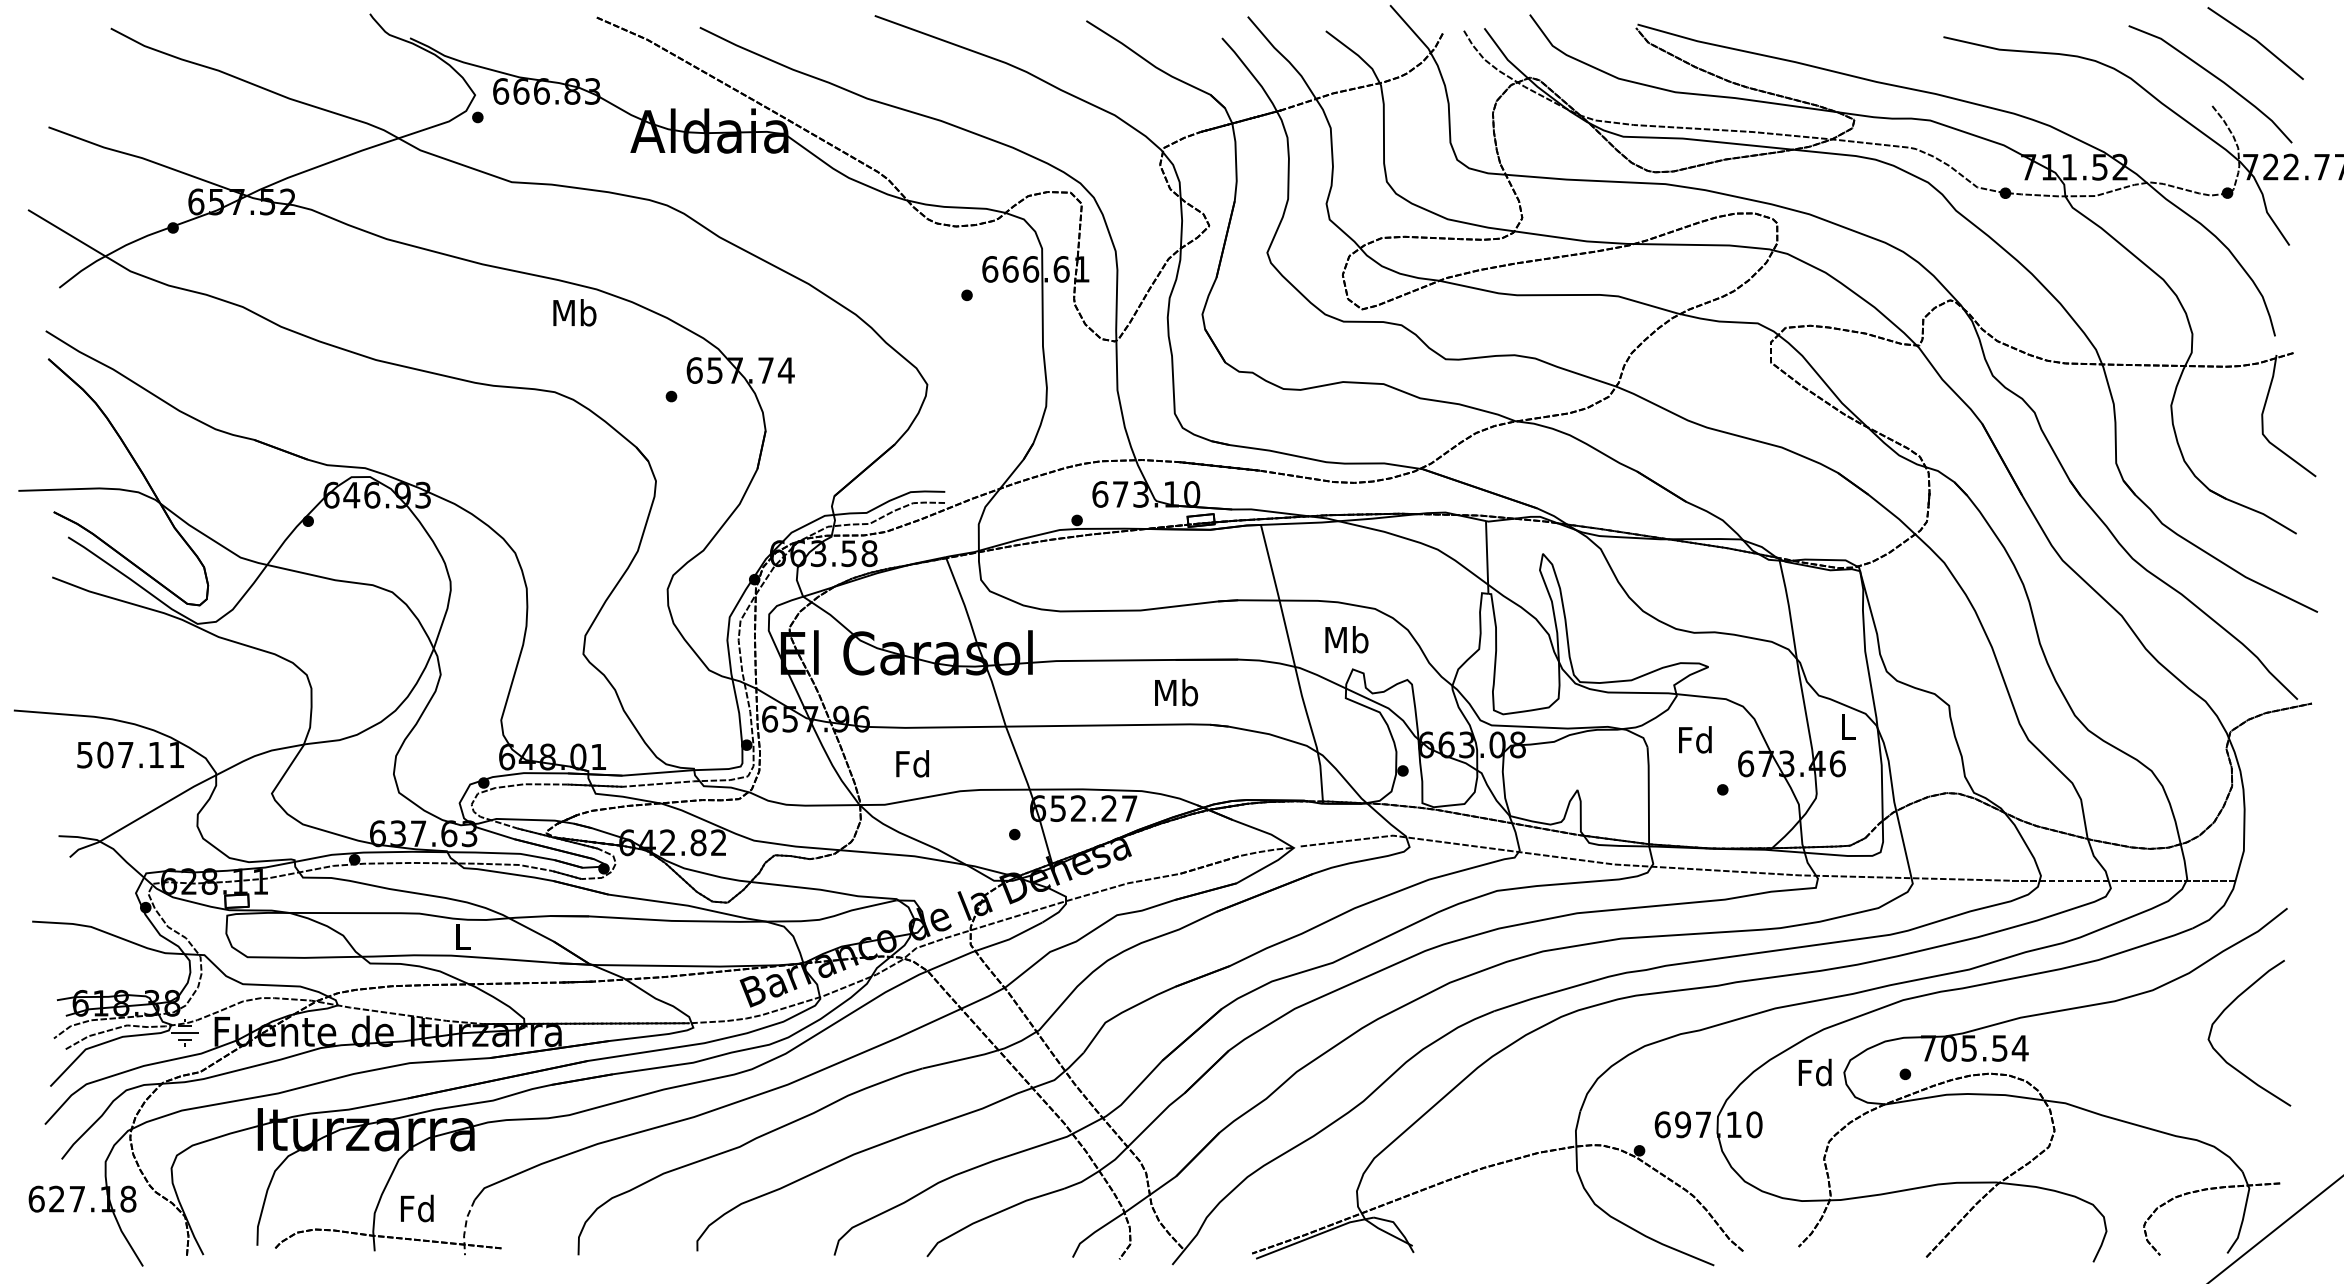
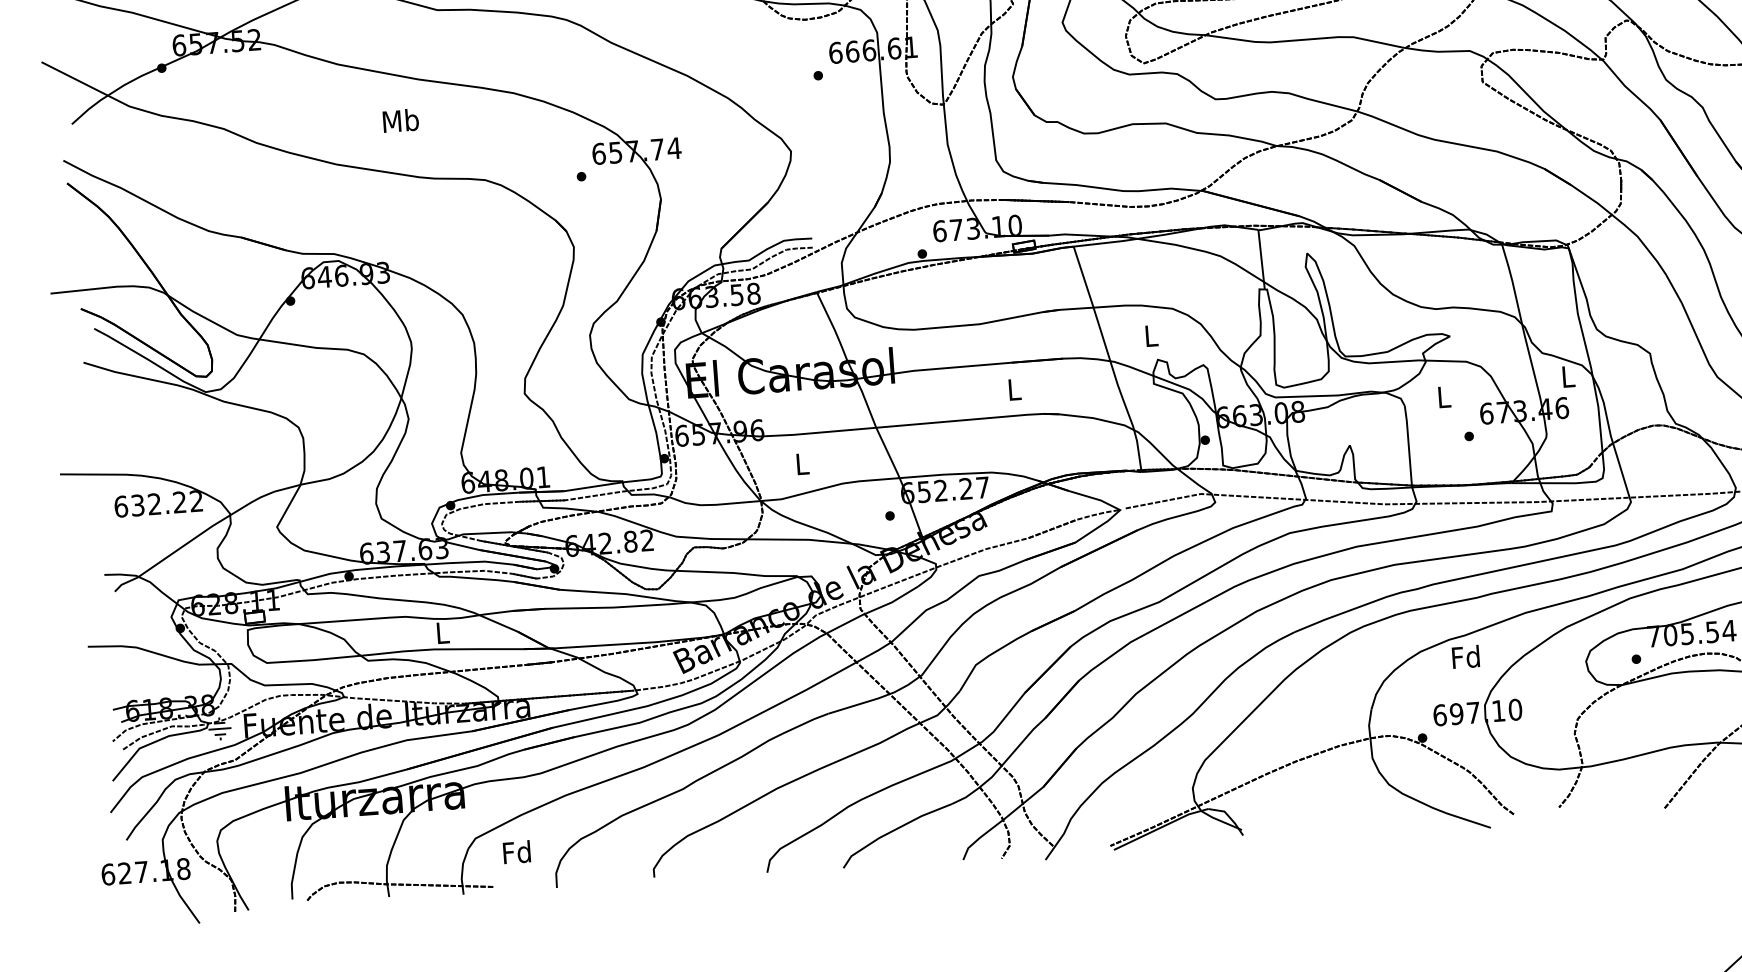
text: (574, 312) -> (400, 120), moved
text: (1346, 639) -> (1150, 335), Mb -> L
text: (1176, 692) -> (1014, 389), Mb -> L
text: (1695, 739) -> (1443, 396), Fd -> L
text: (130, 754) -> (158, 503), 507.11 -> 632.22
text: (912, 763) -> (801, 463), Fd -> L
text: (1814, 1072) -> (1465, 657), moved
text: (417, 1208) -> (517, 852), moved
line: (465, 1227) -> (462, 871), dashed -> solid

